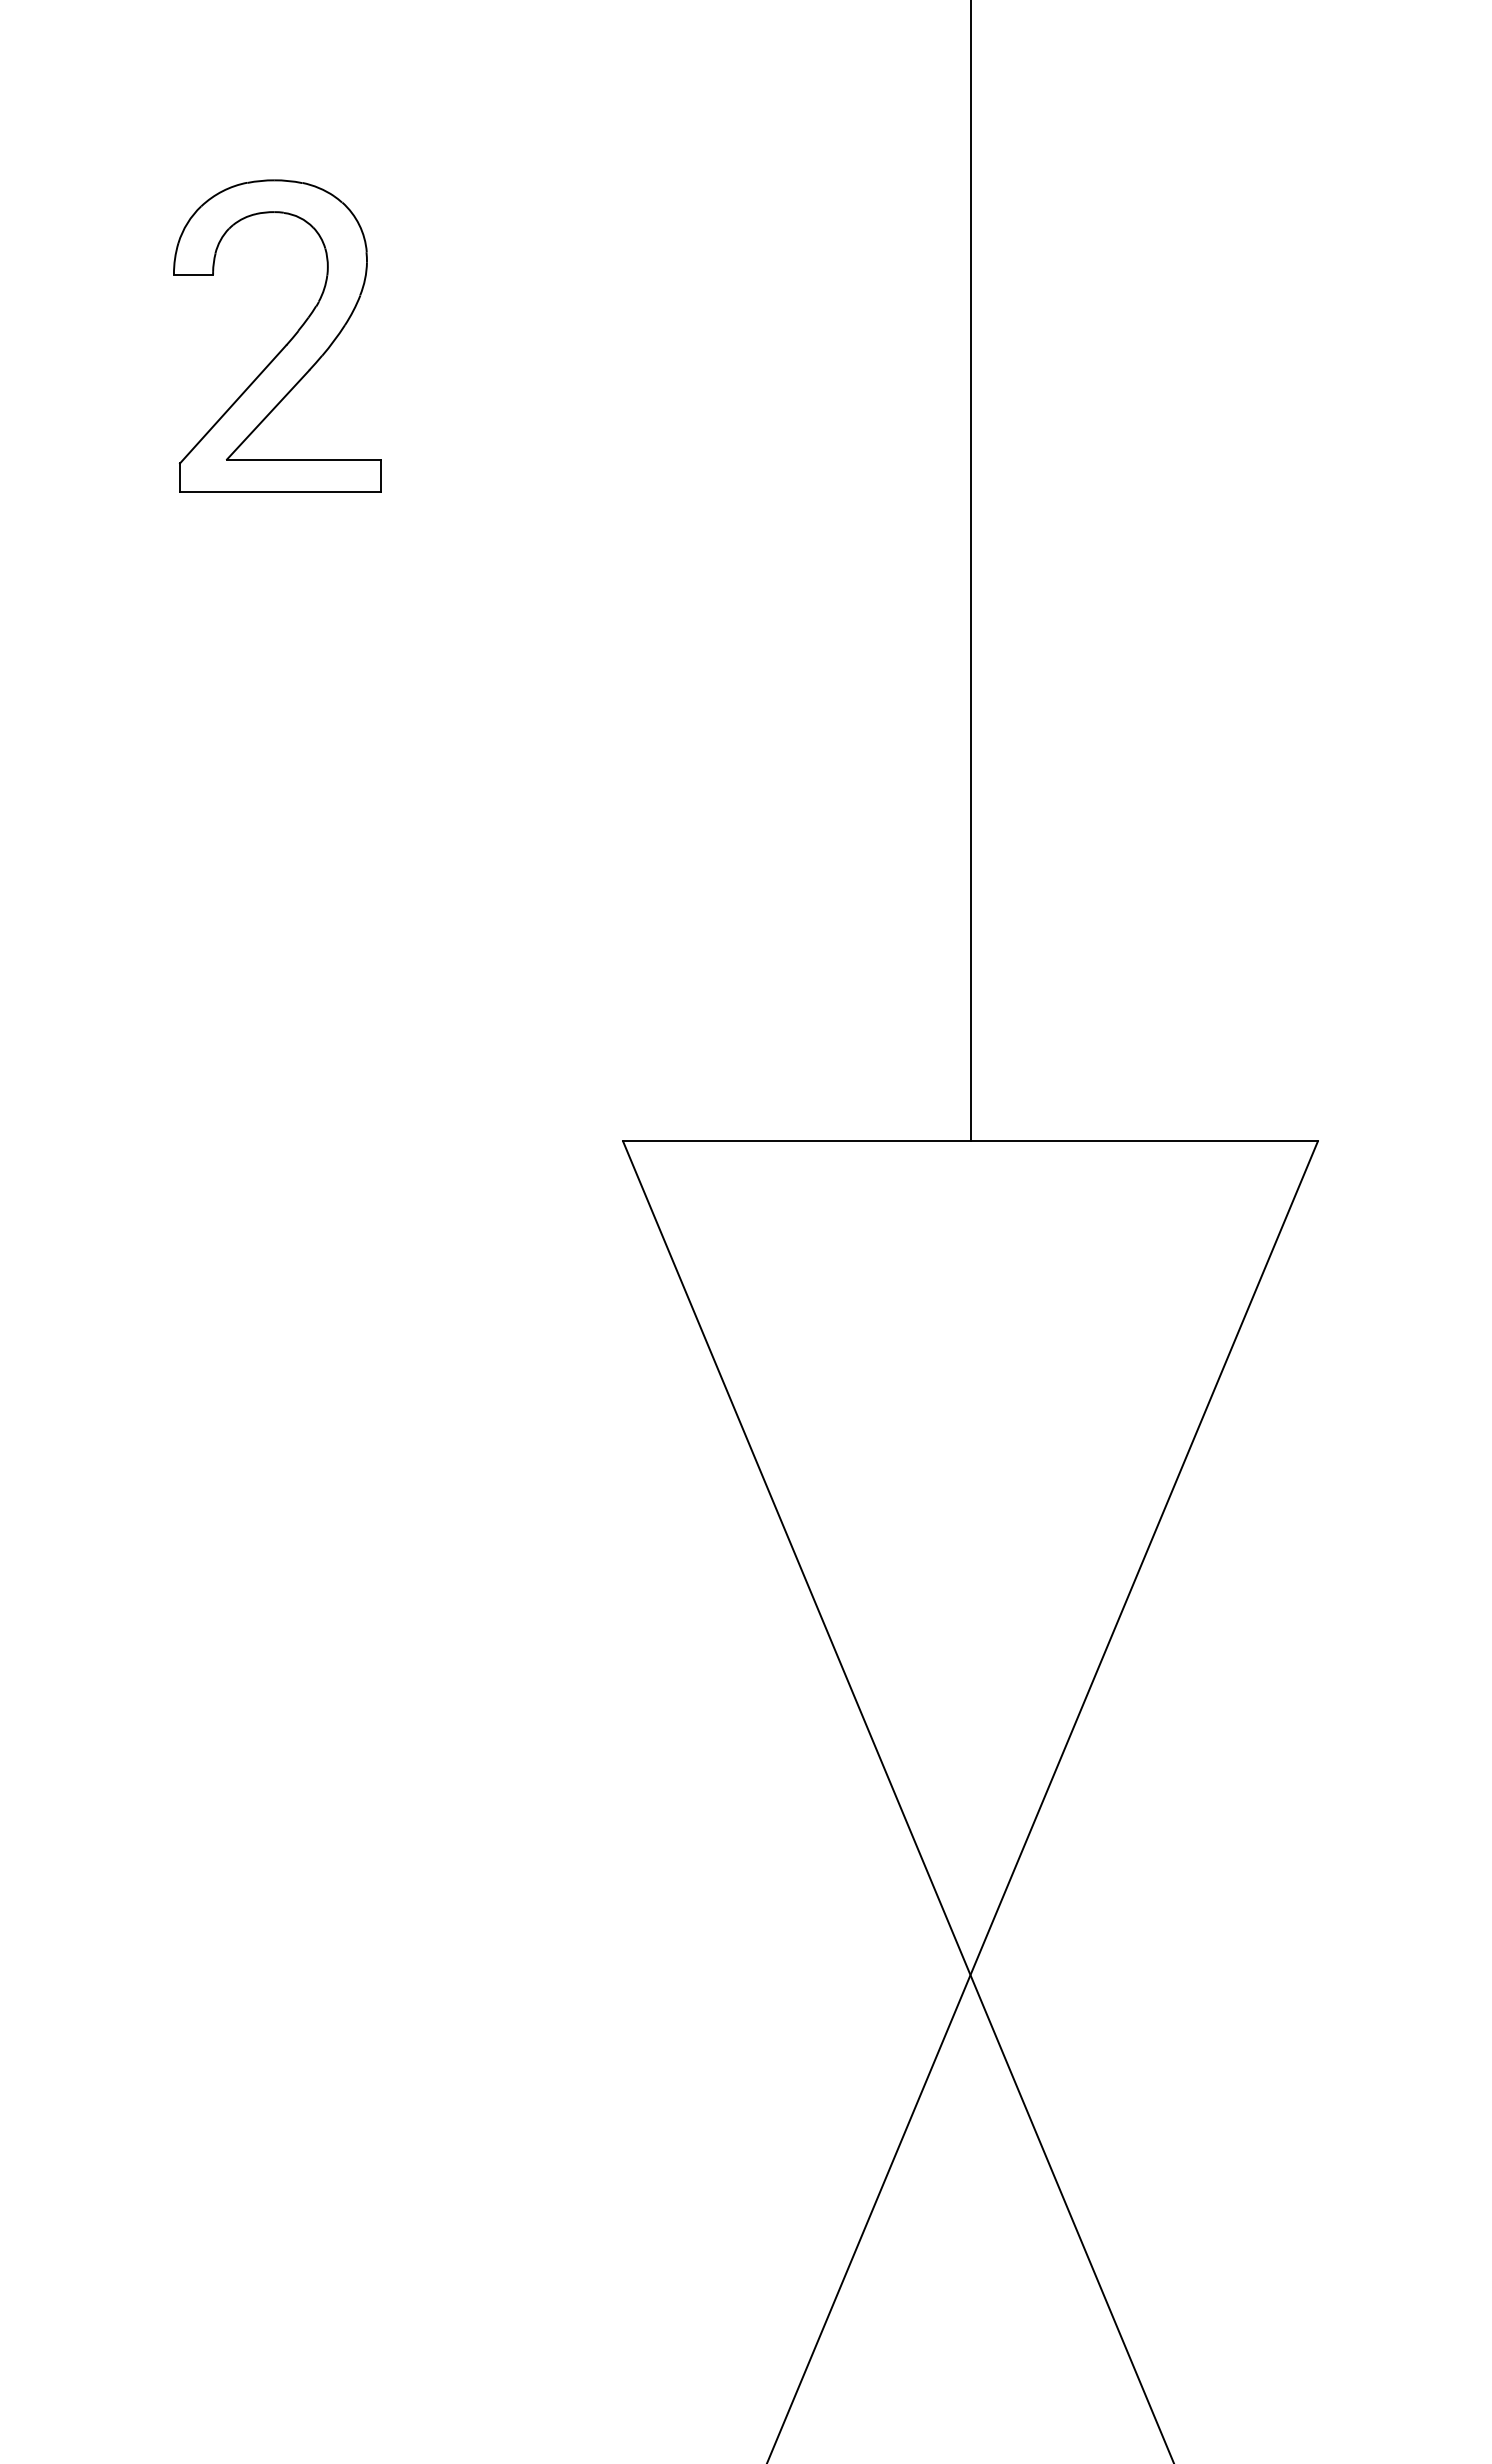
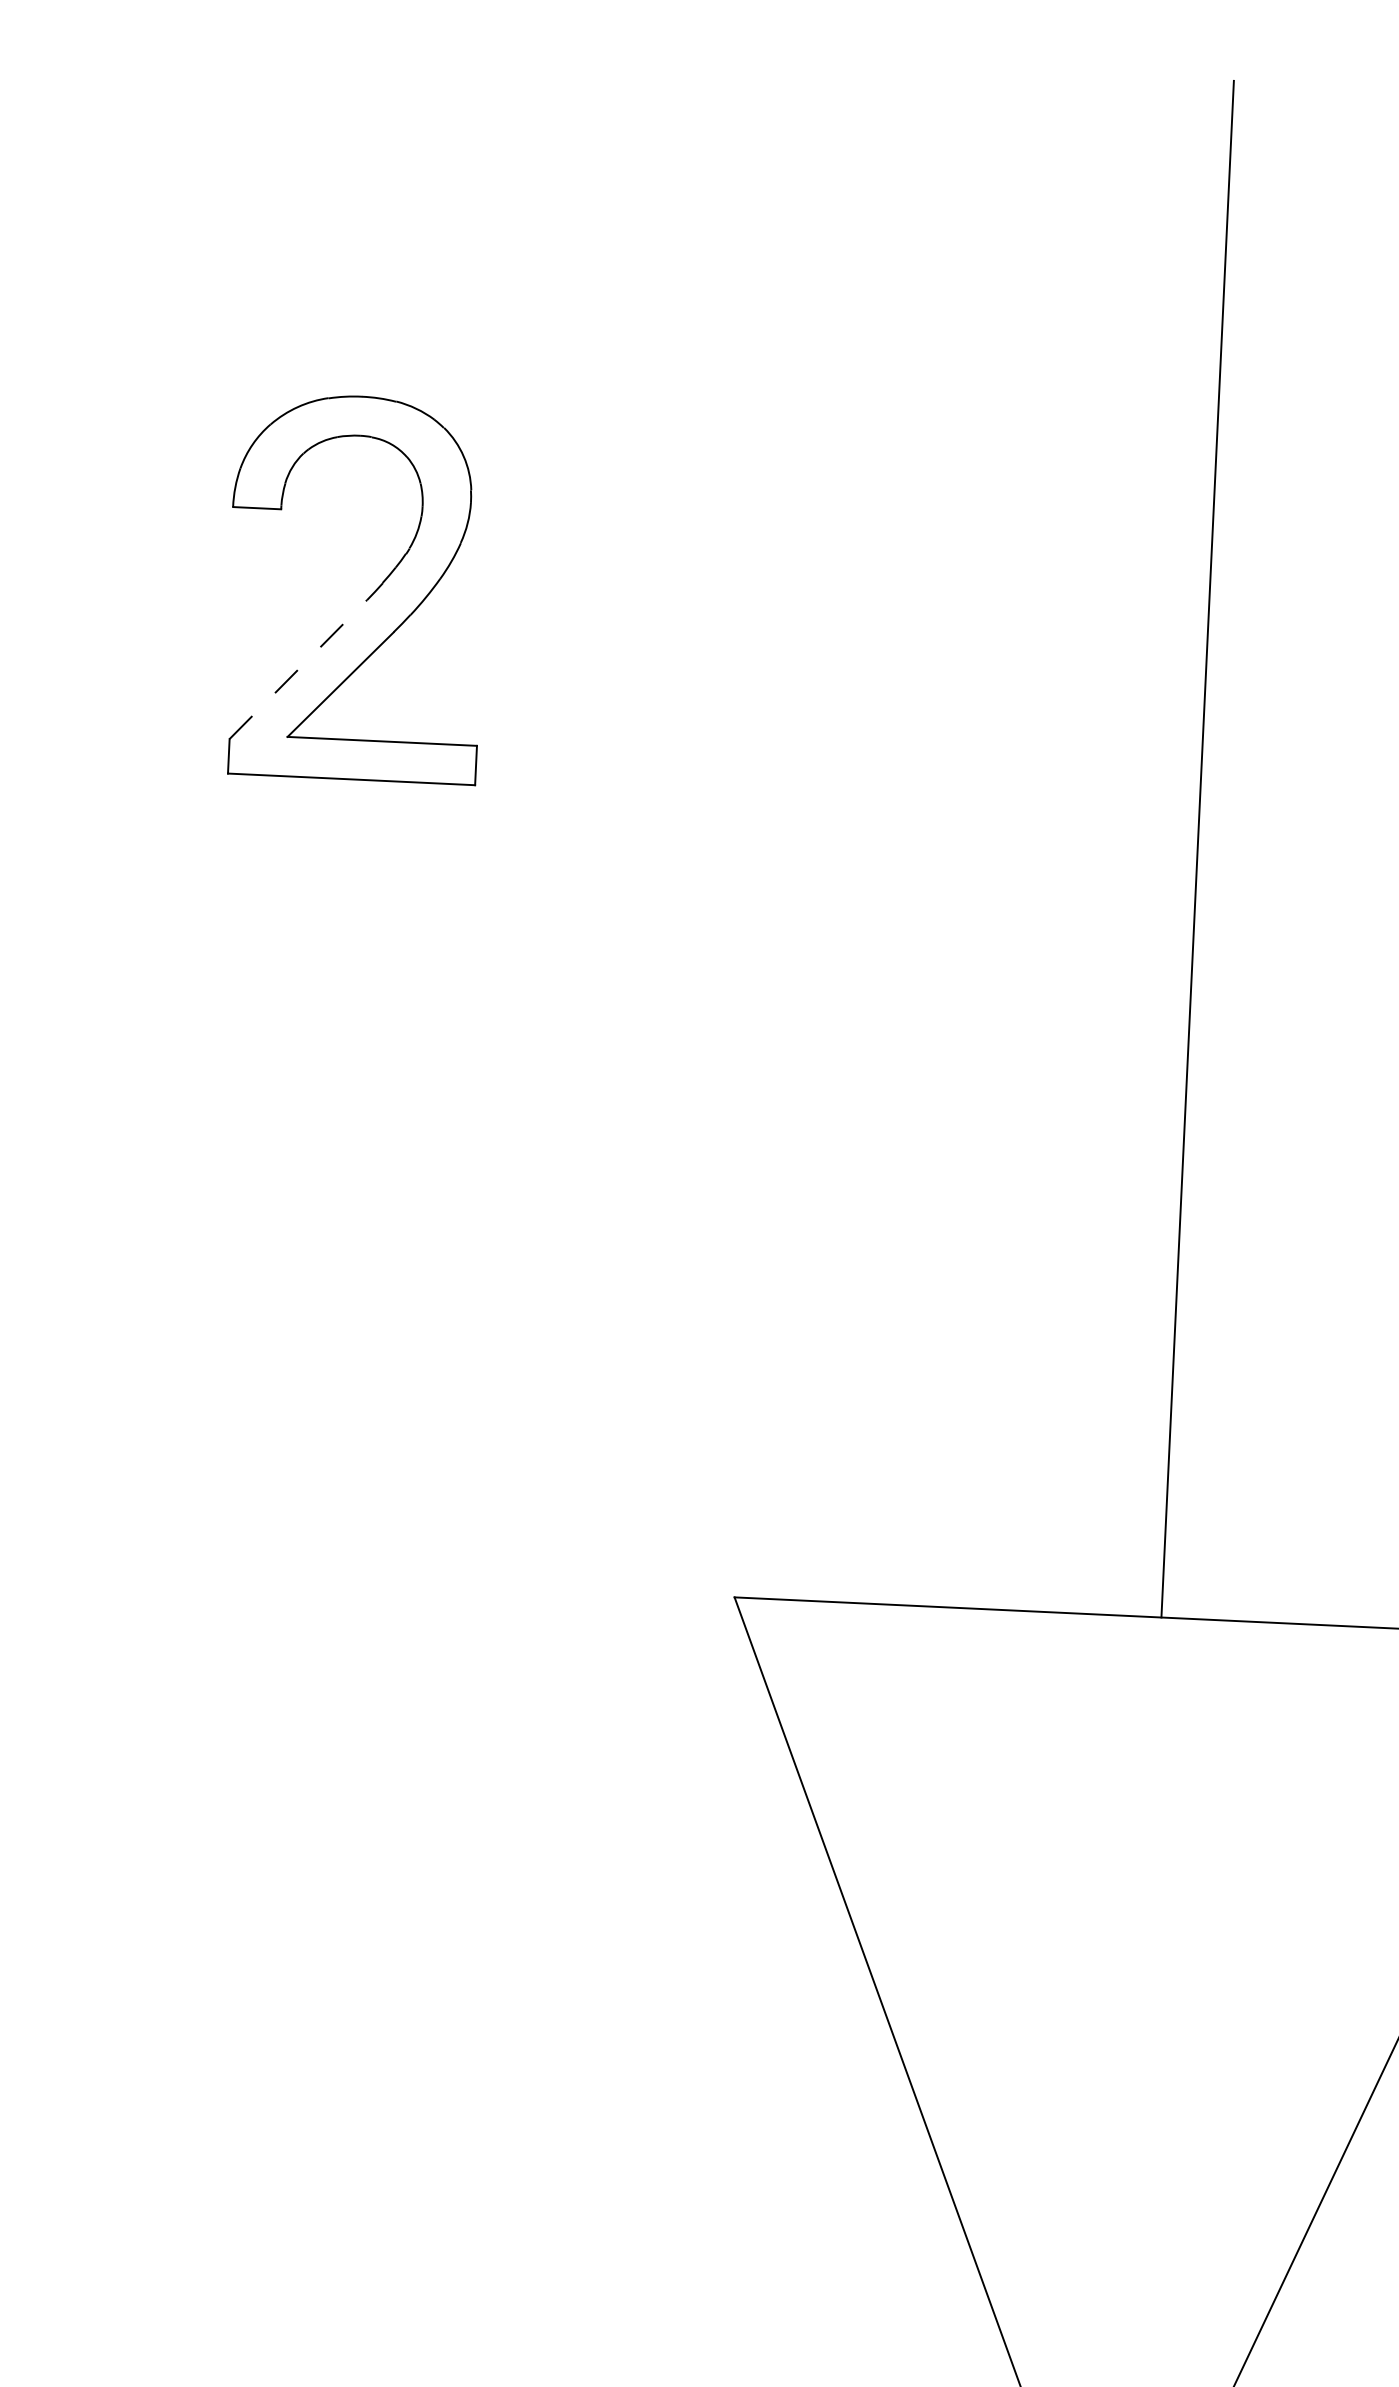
line: (233, 403) -> (298, 668), solid -> dashed

